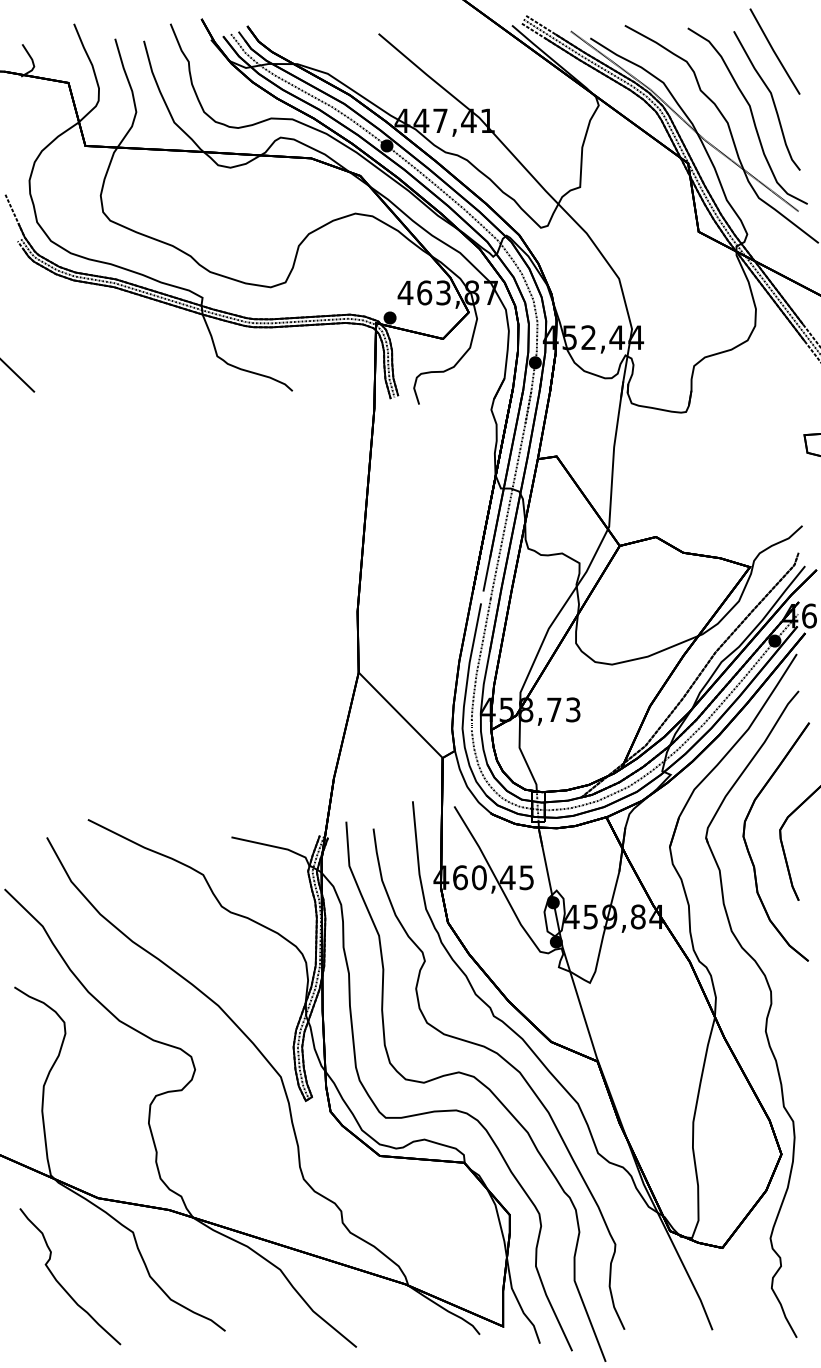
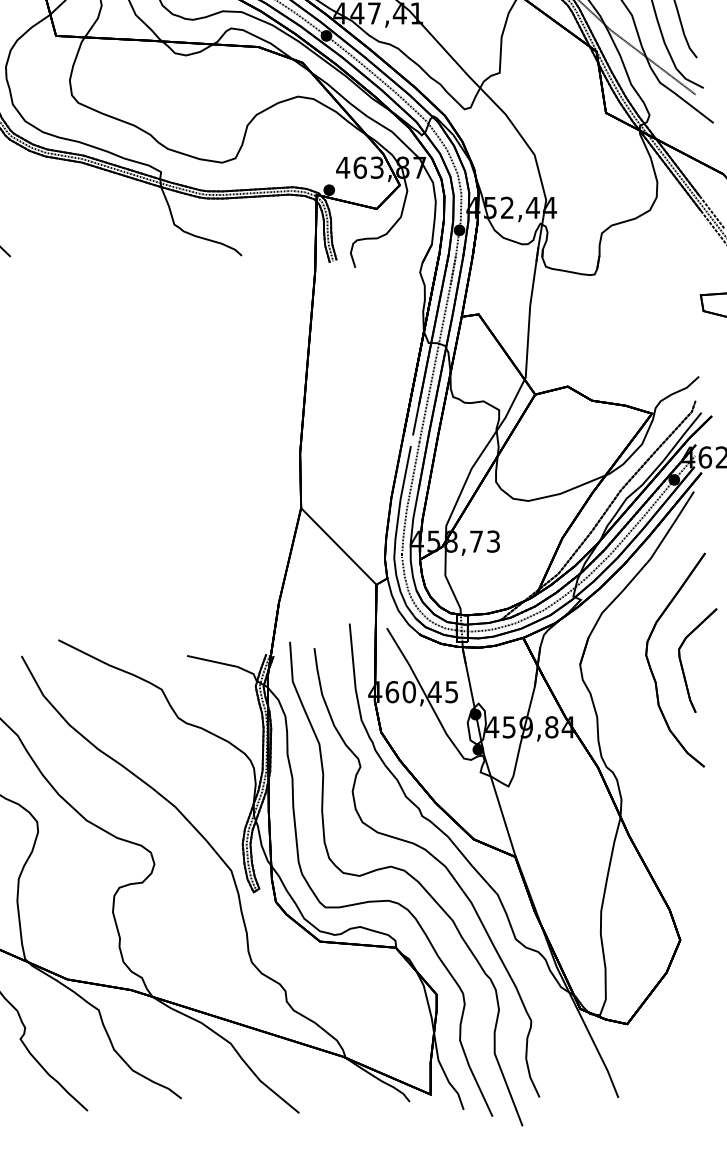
part: (766, 1016) -> (666, 816), removed

